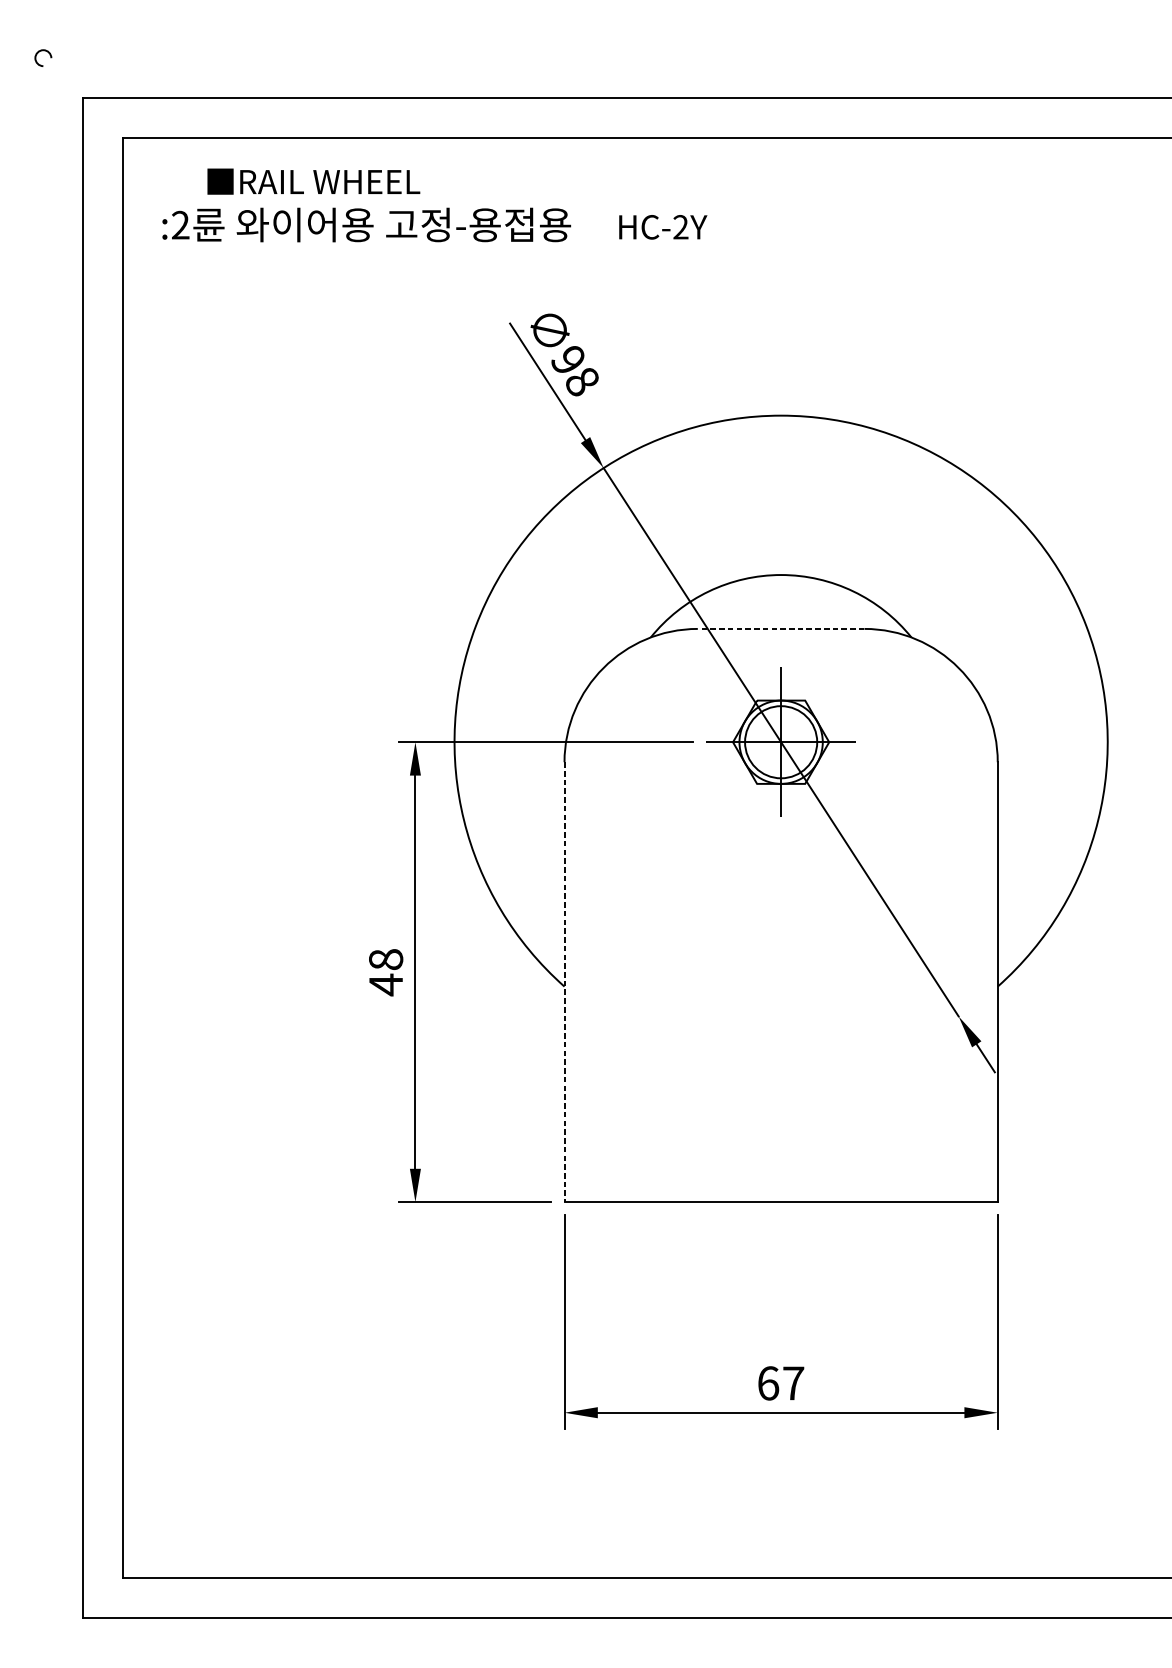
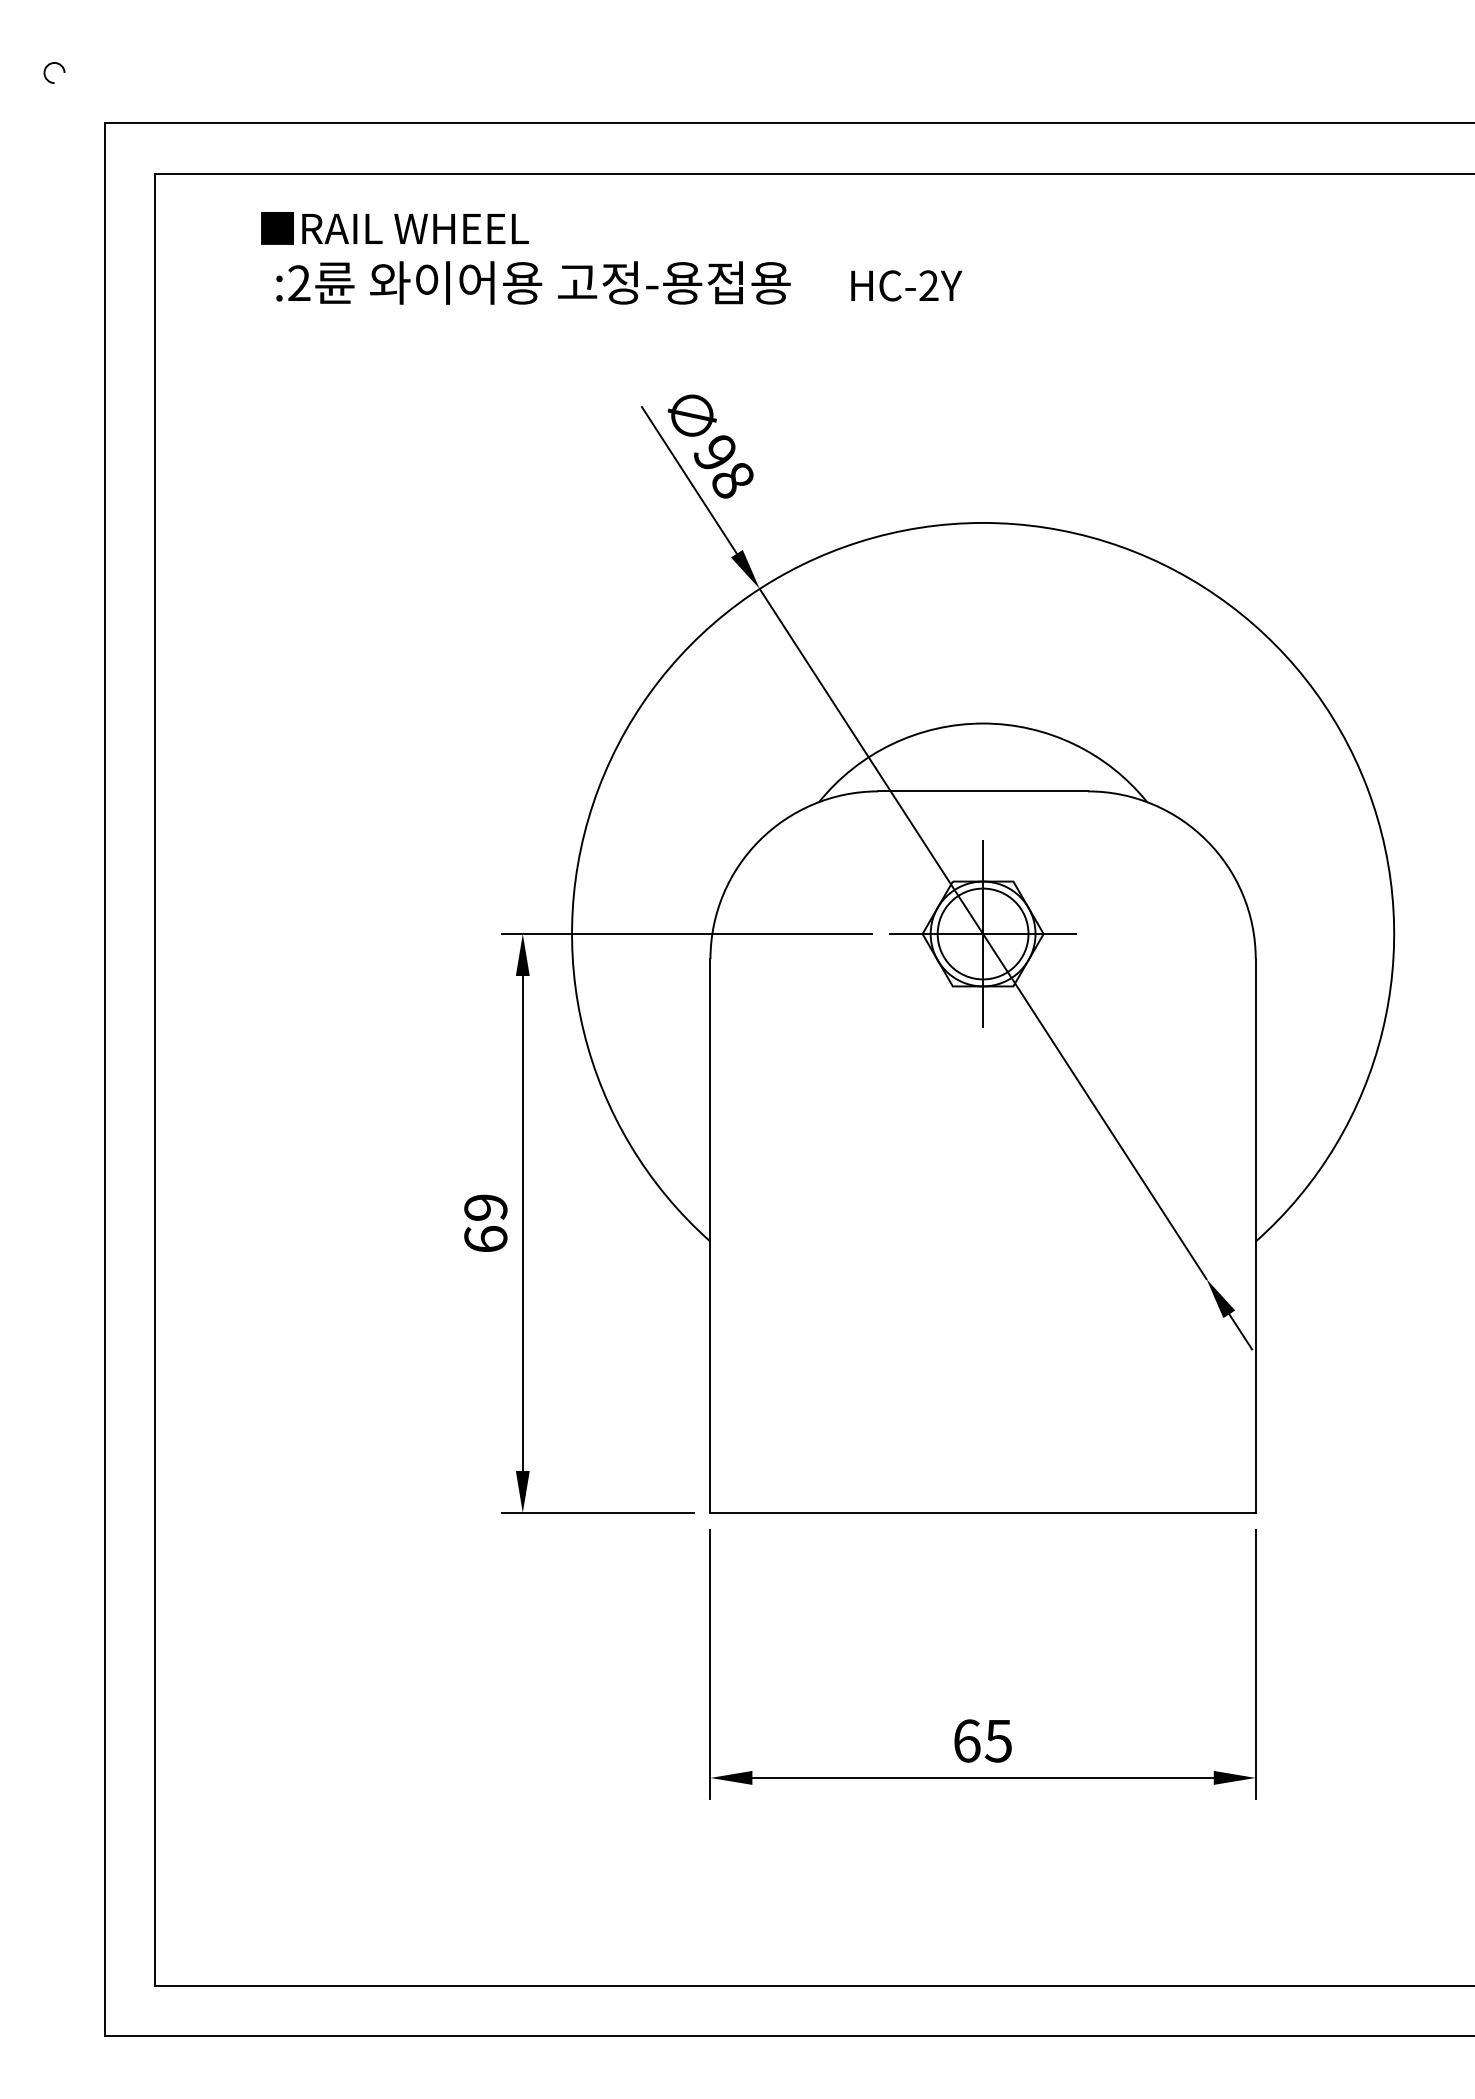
text: (435, 224) -> (619, 282), moved
line: (781, 629) -> (983, 791), dashed -> solid
text: (385, 972) -> (485, 1223), 48 -> 69
line: (564, 982) -> (710, 1236), dashed -> solid
text: (793, 1383) -> (998, 1741), 67 -> 65

